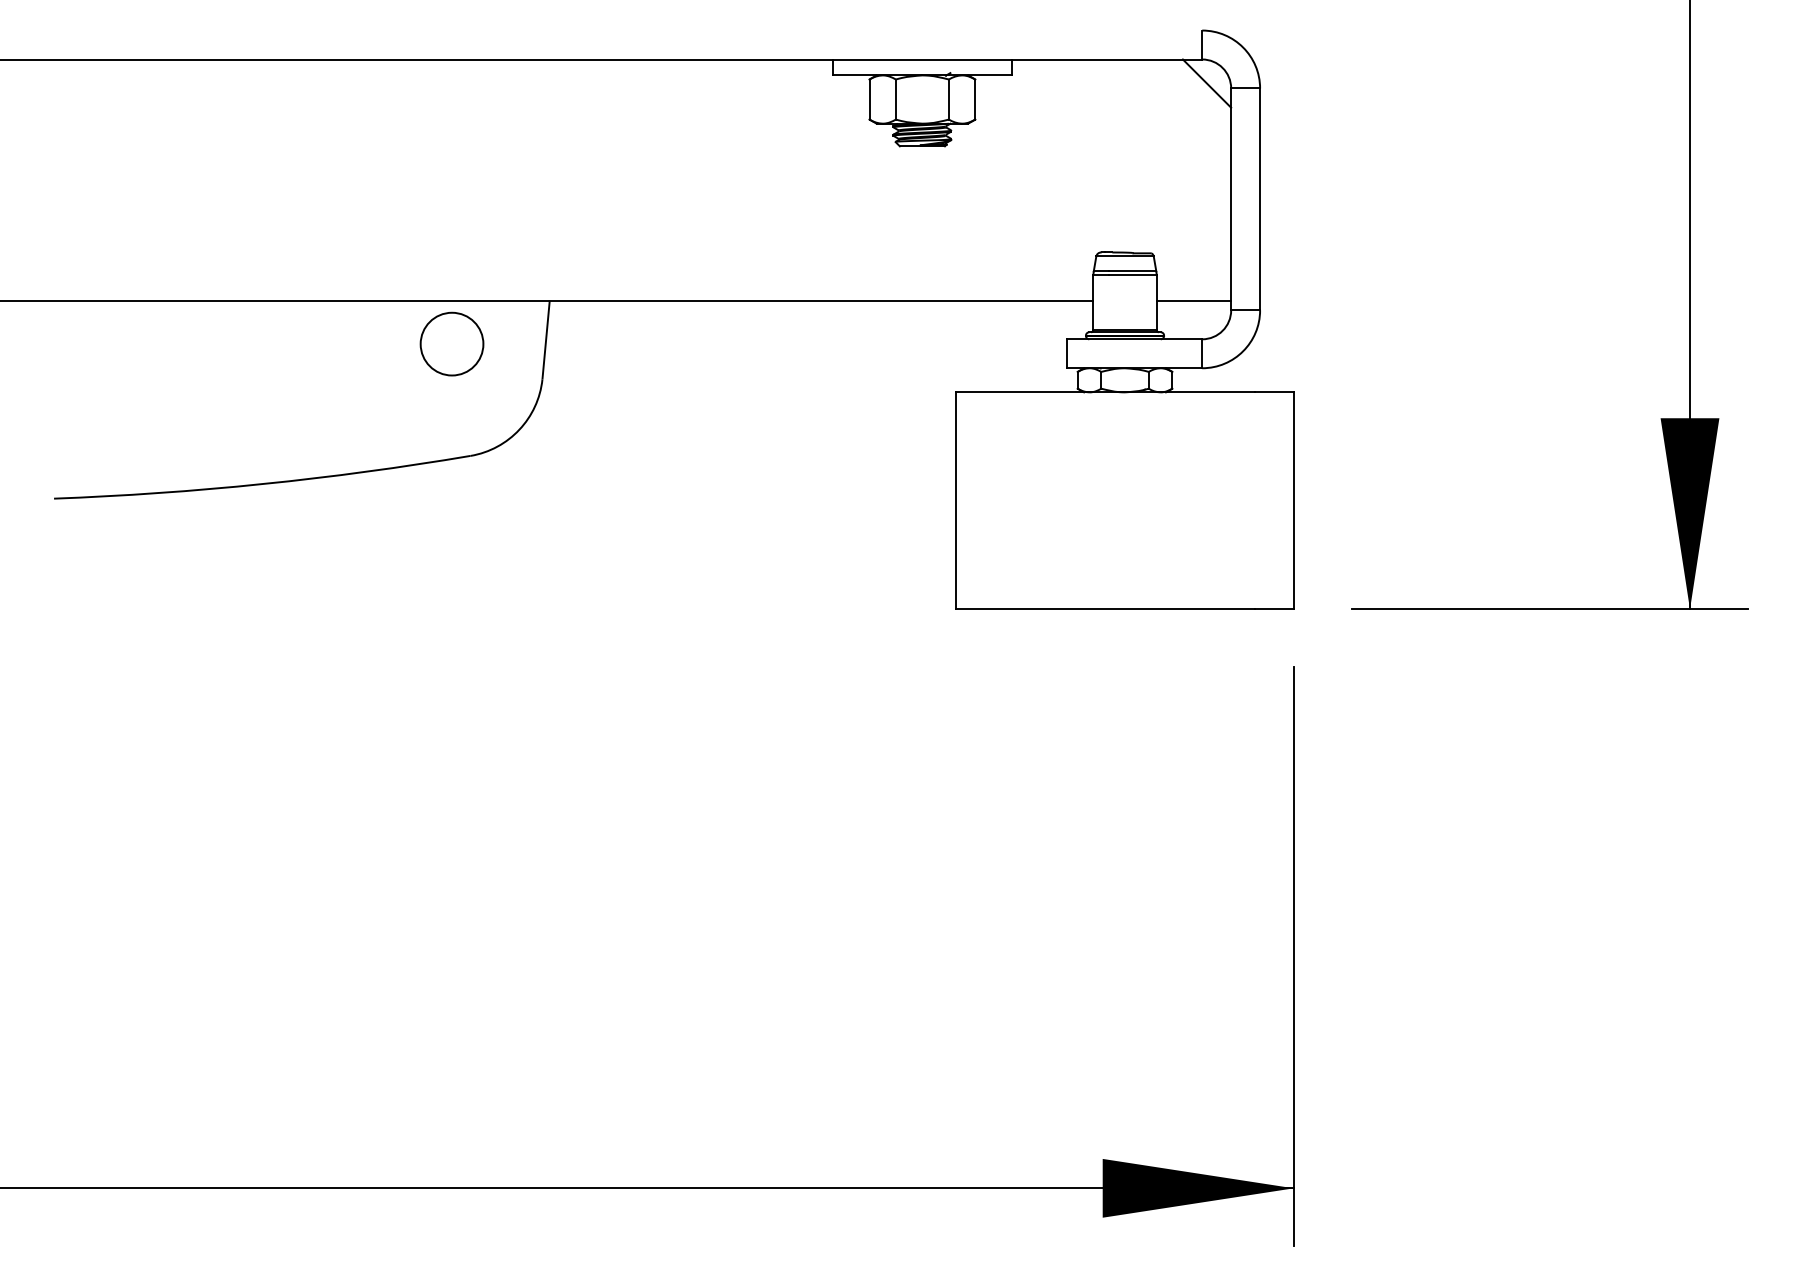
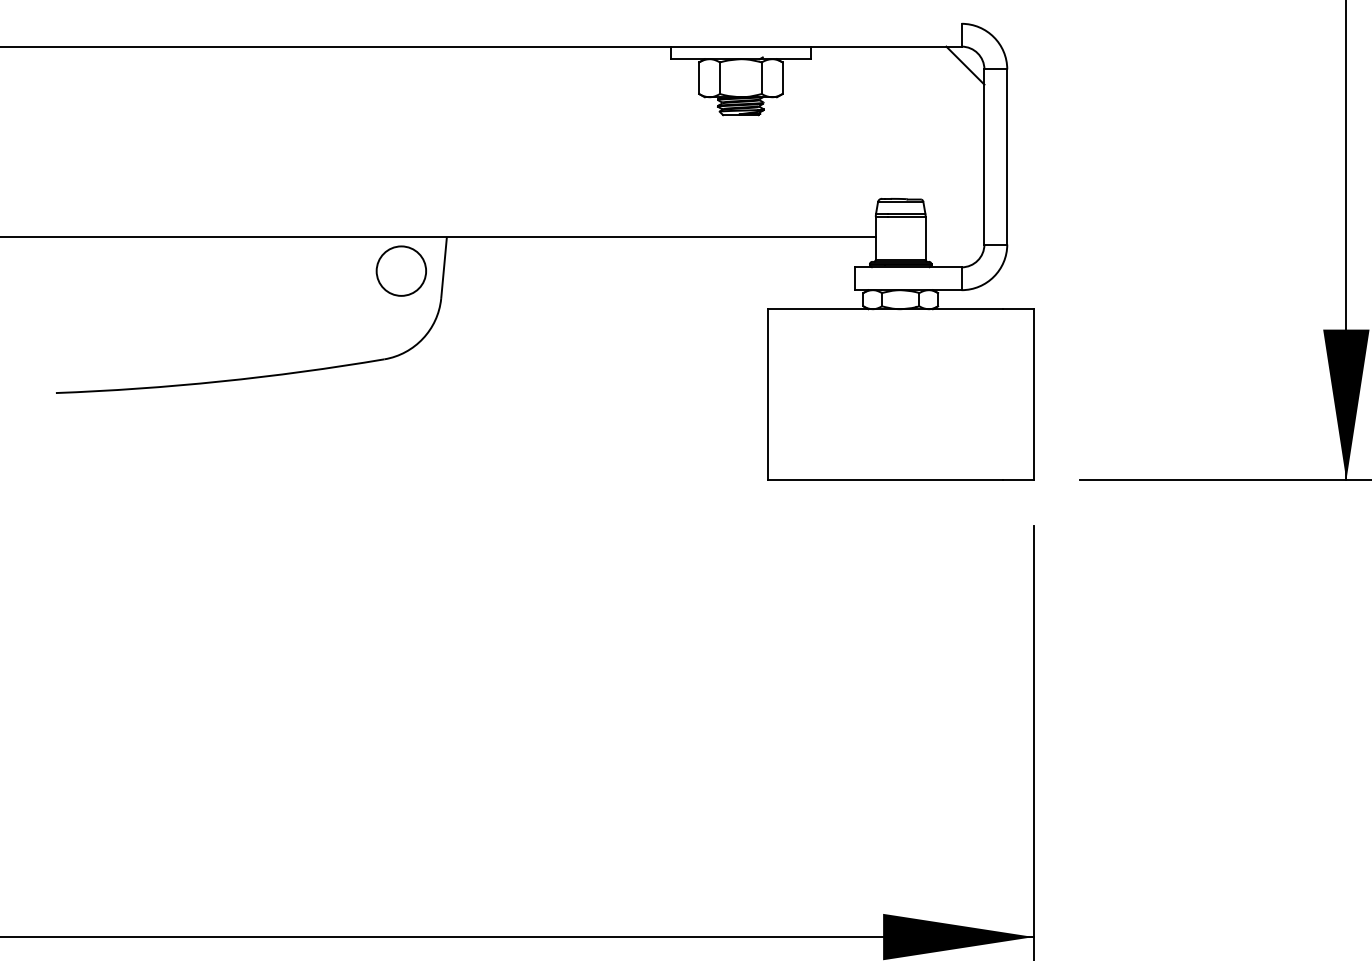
line: (1193, 300) -> (954, 236), removed
circle: (451, 343) -> (400, 270), moved

